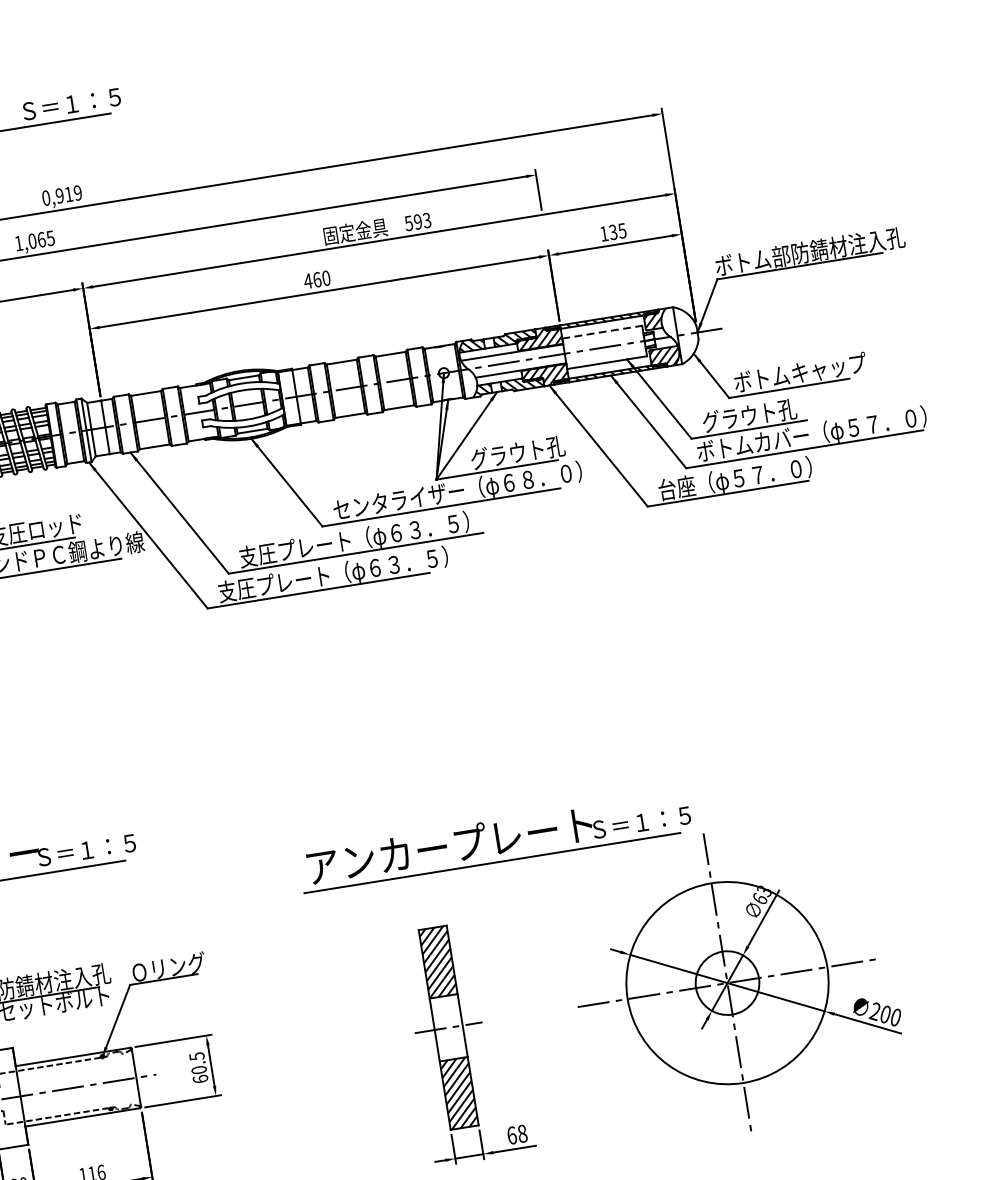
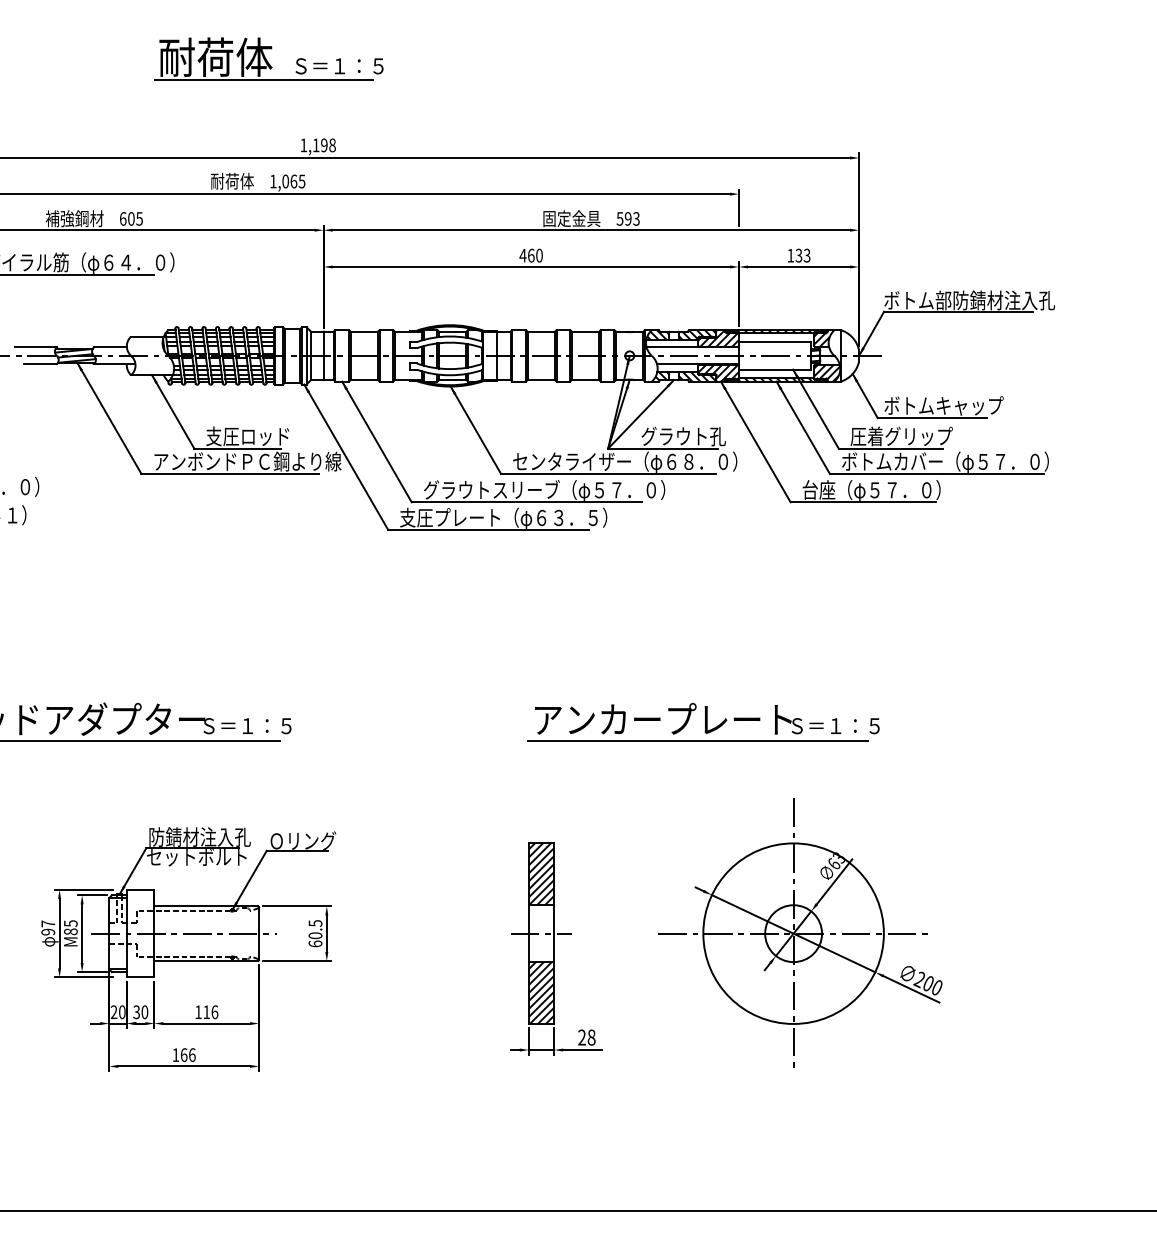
text: (61, 195) -> (317, 145), 0,919 -> 1,198
text: (622, 229) -> (807, 254), 135 -> 133
line: (602, 332) -> (775, 342), dashed -> solid
text: (758, 414) -> (901, 436), グラウト孔 -> 圧着グリップ
text: (373, 537) -> (544, 490), 支圧プレート（φ６３．５） -> グラウトスリーブ（φ５７．０）
part: (494, 842) -> (703, 722), moved
text: (512, 1135) -> (582, 1037), 68 -> 28

